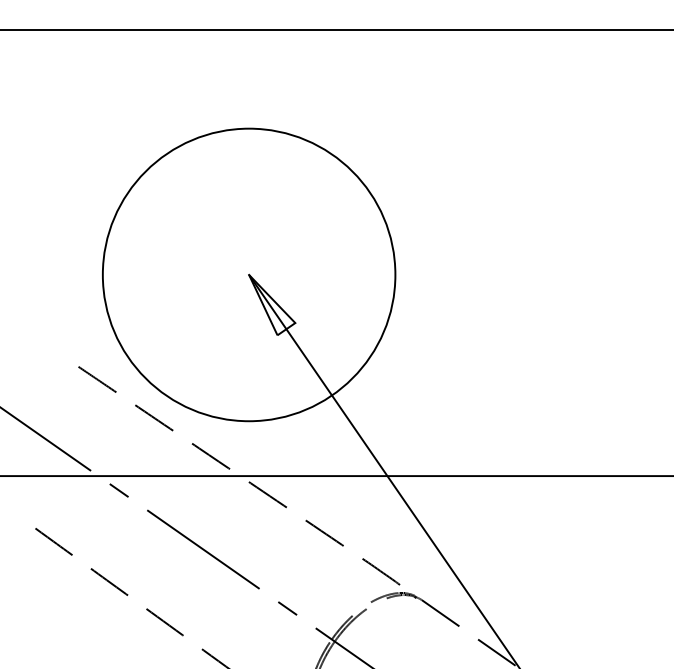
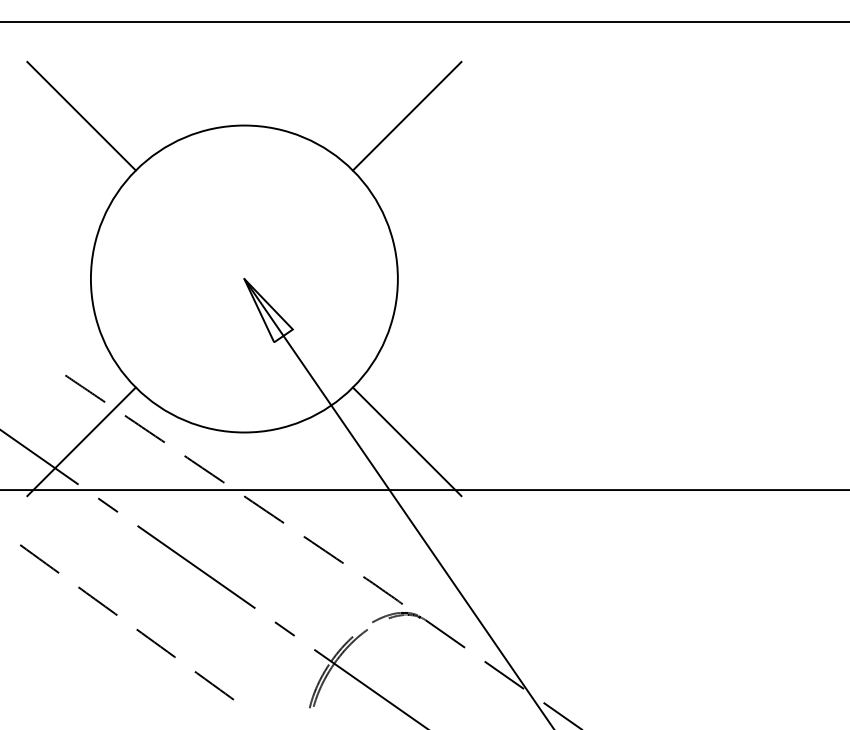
line: (93, 119) -> (81, 115), added
line: (403, 119) -> (406, 115), added
line: (93, 429) -> (81, 441), added
line: (403, 429) -> (406, 441), added

